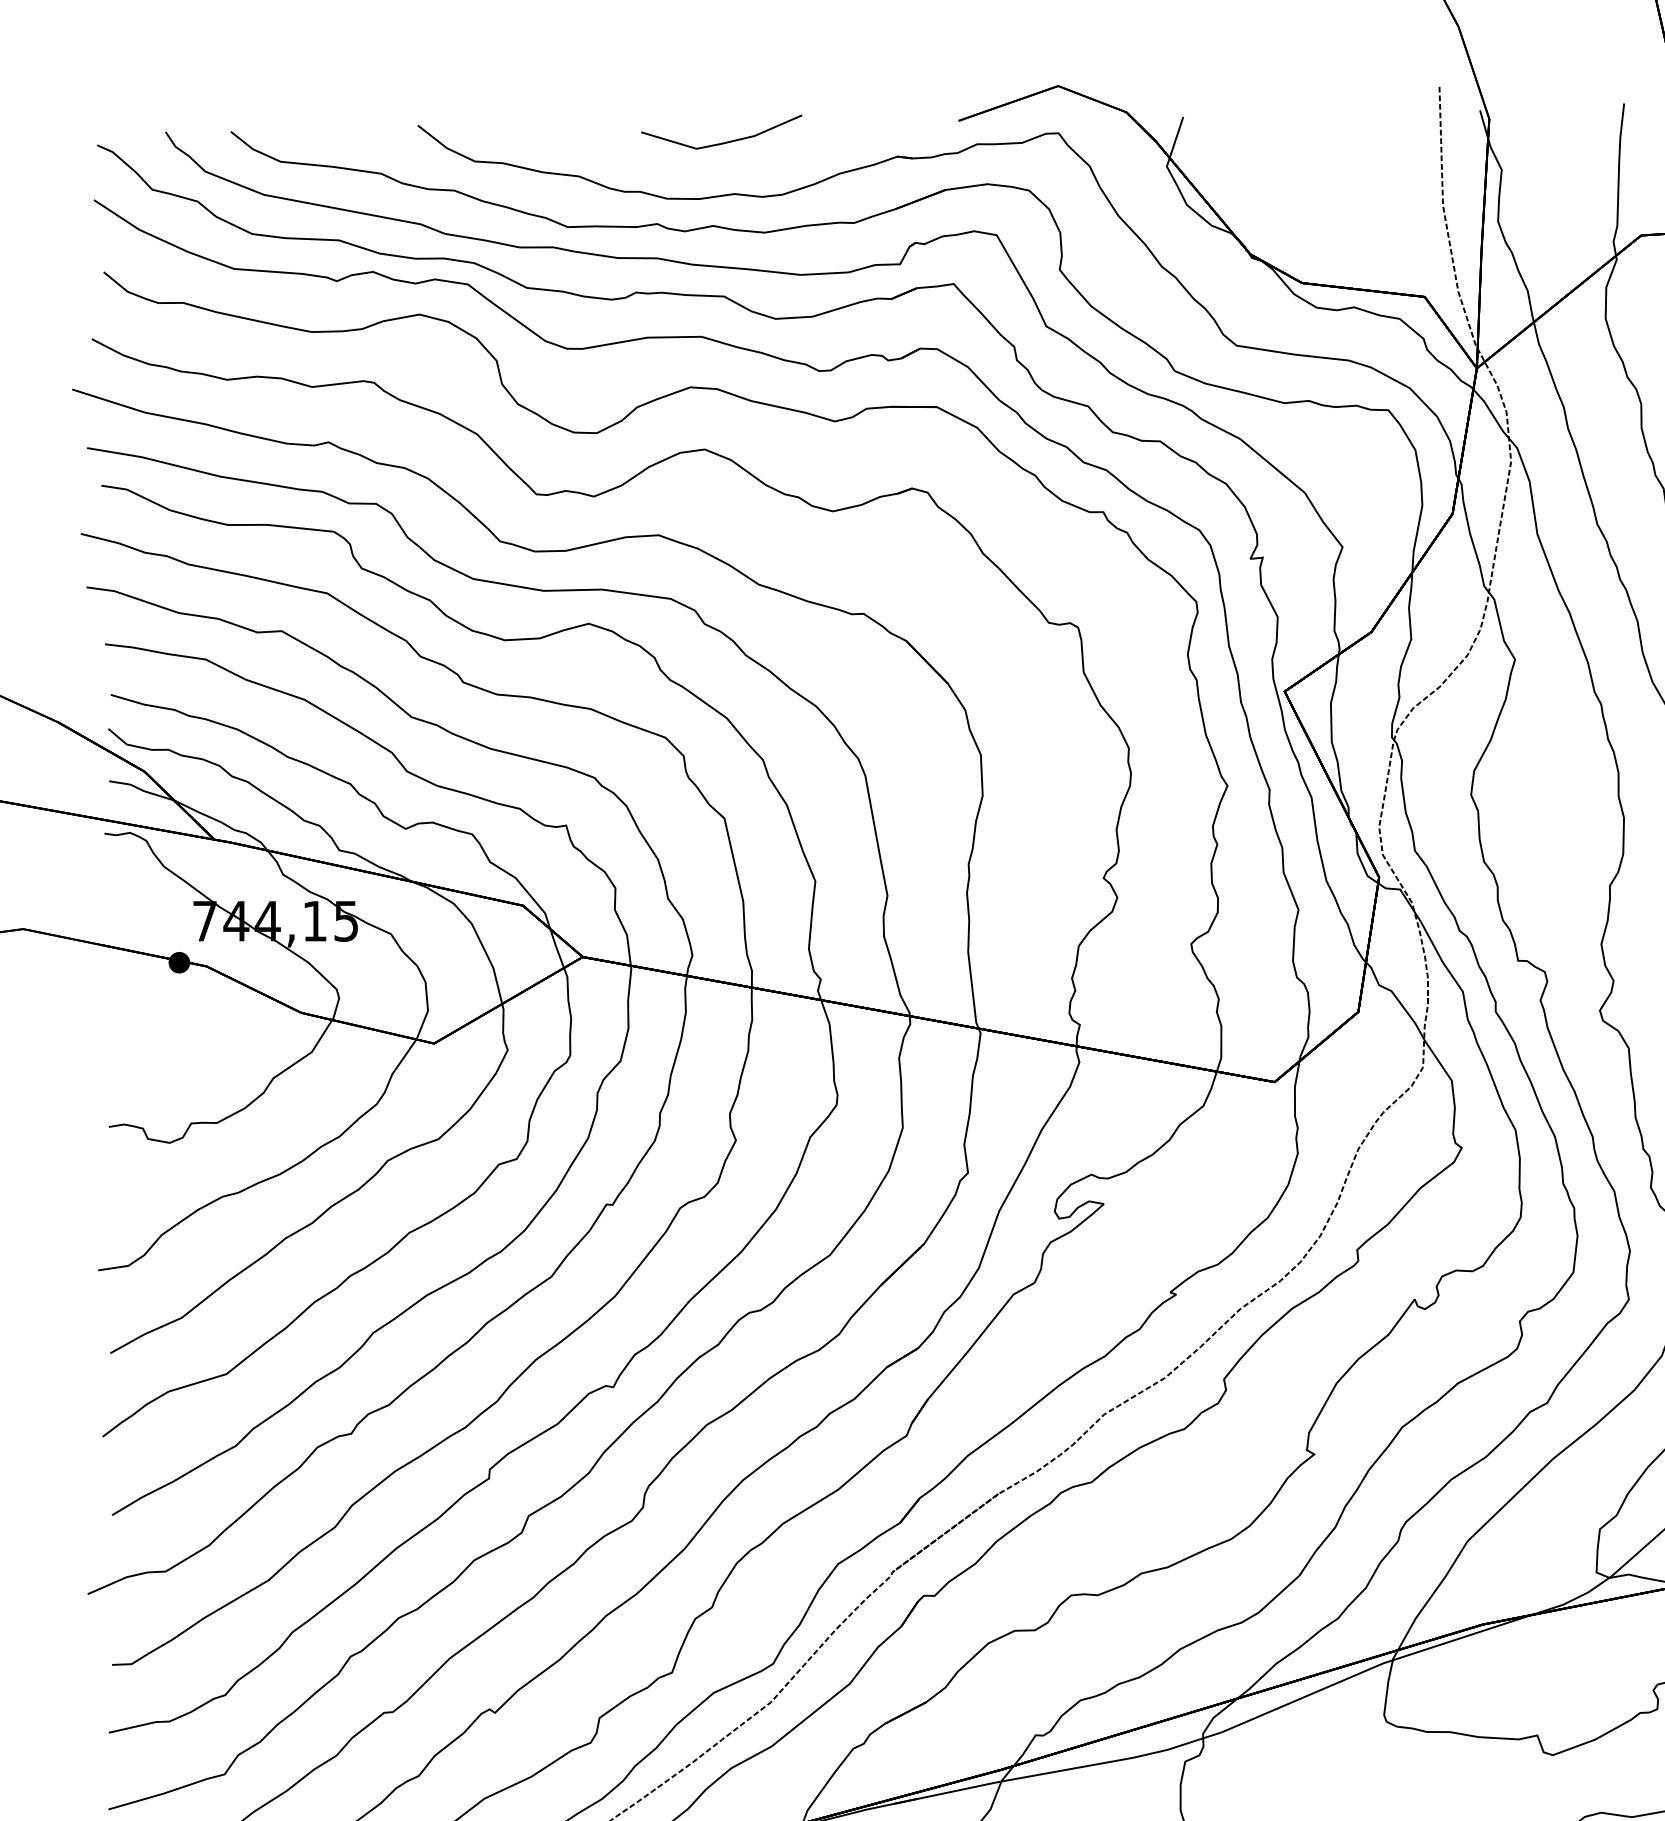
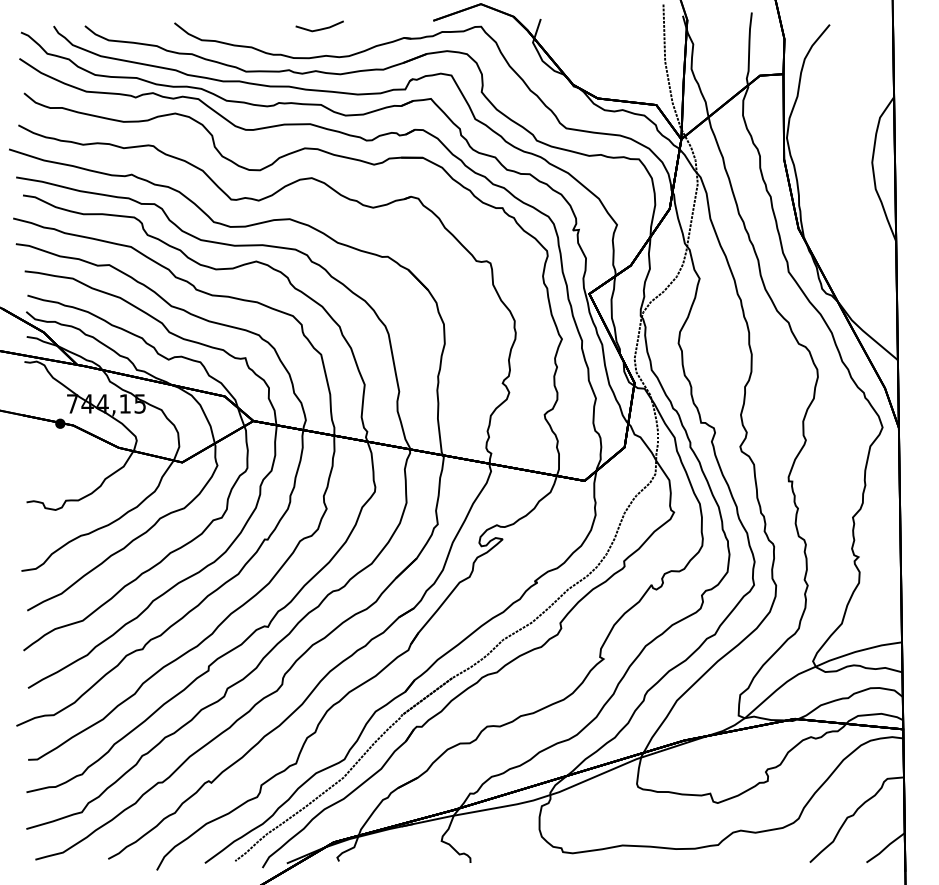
part: (720, 132) -> (319, 26), size x0.62

